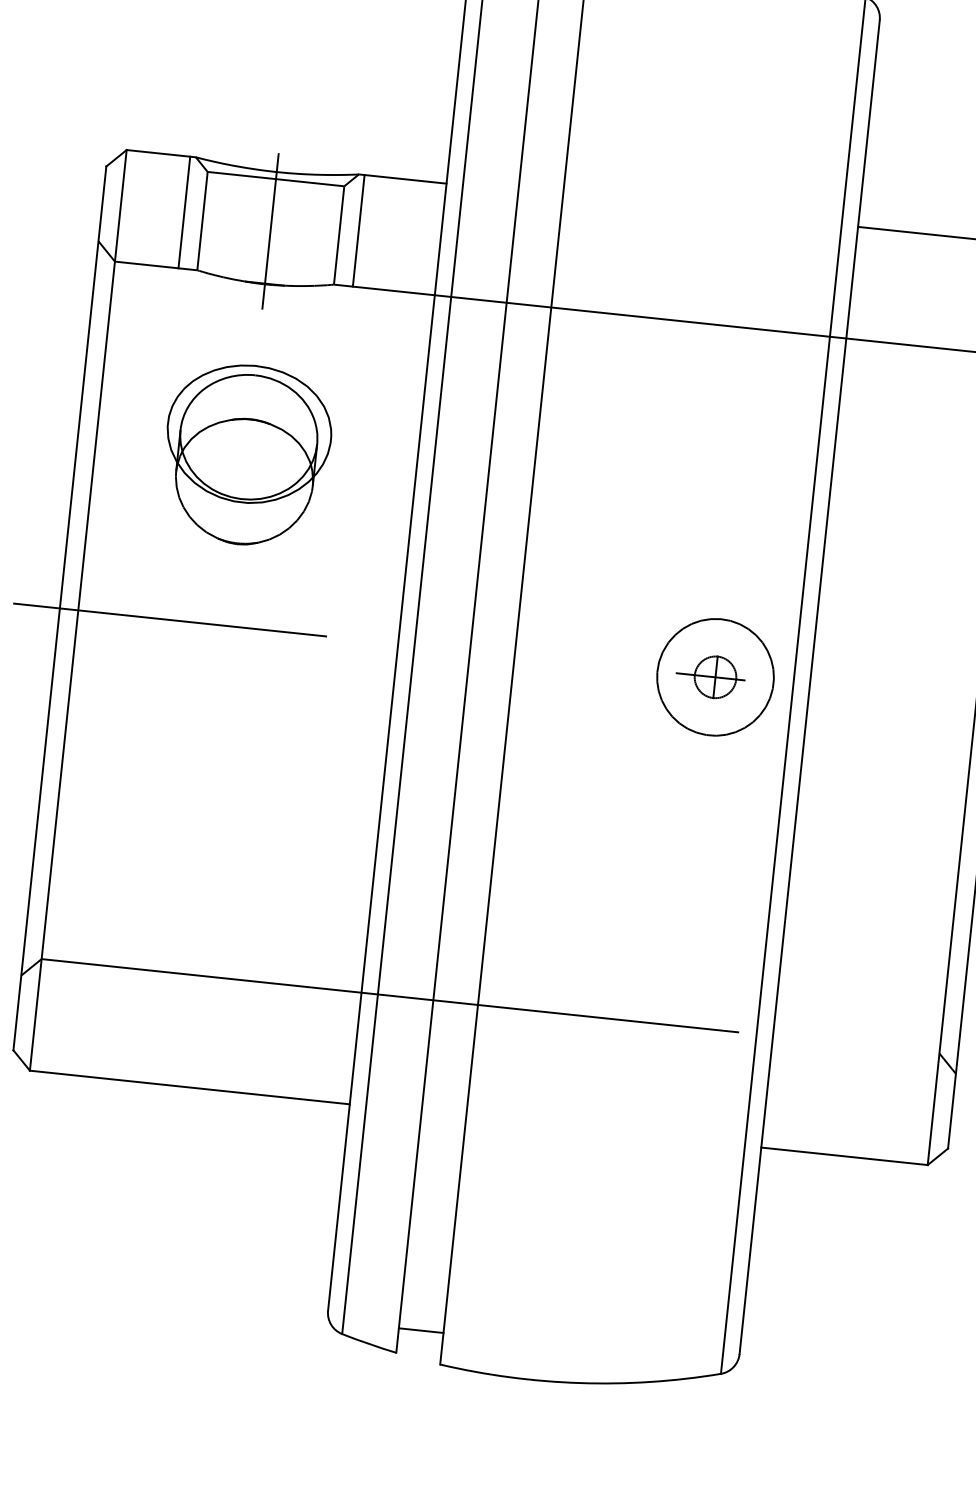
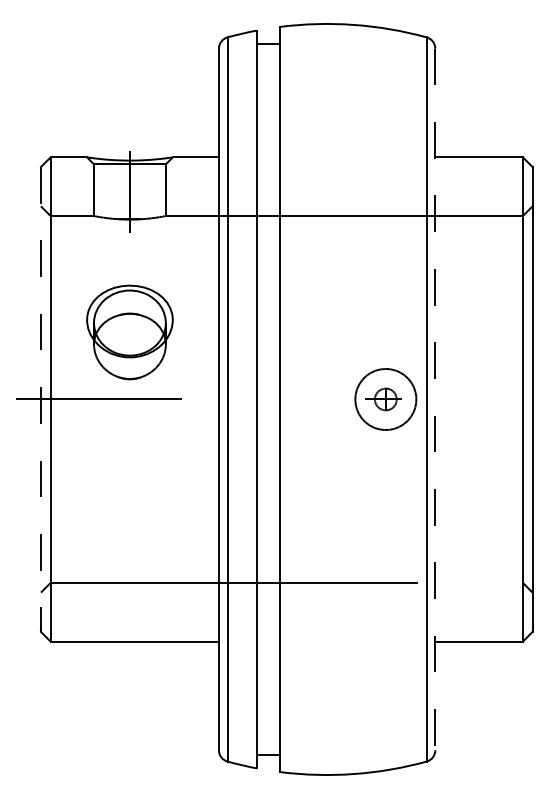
line: (185, 212) -> (84, 186), removed
line: (358, 230) -> (175, 186), removed
part: (246, 455) -> (129, 332), moved
line: (58, 608) -> (40, 399), solid -> dashed
line: (809, 687) -> (435, 399), solid -> dashed

